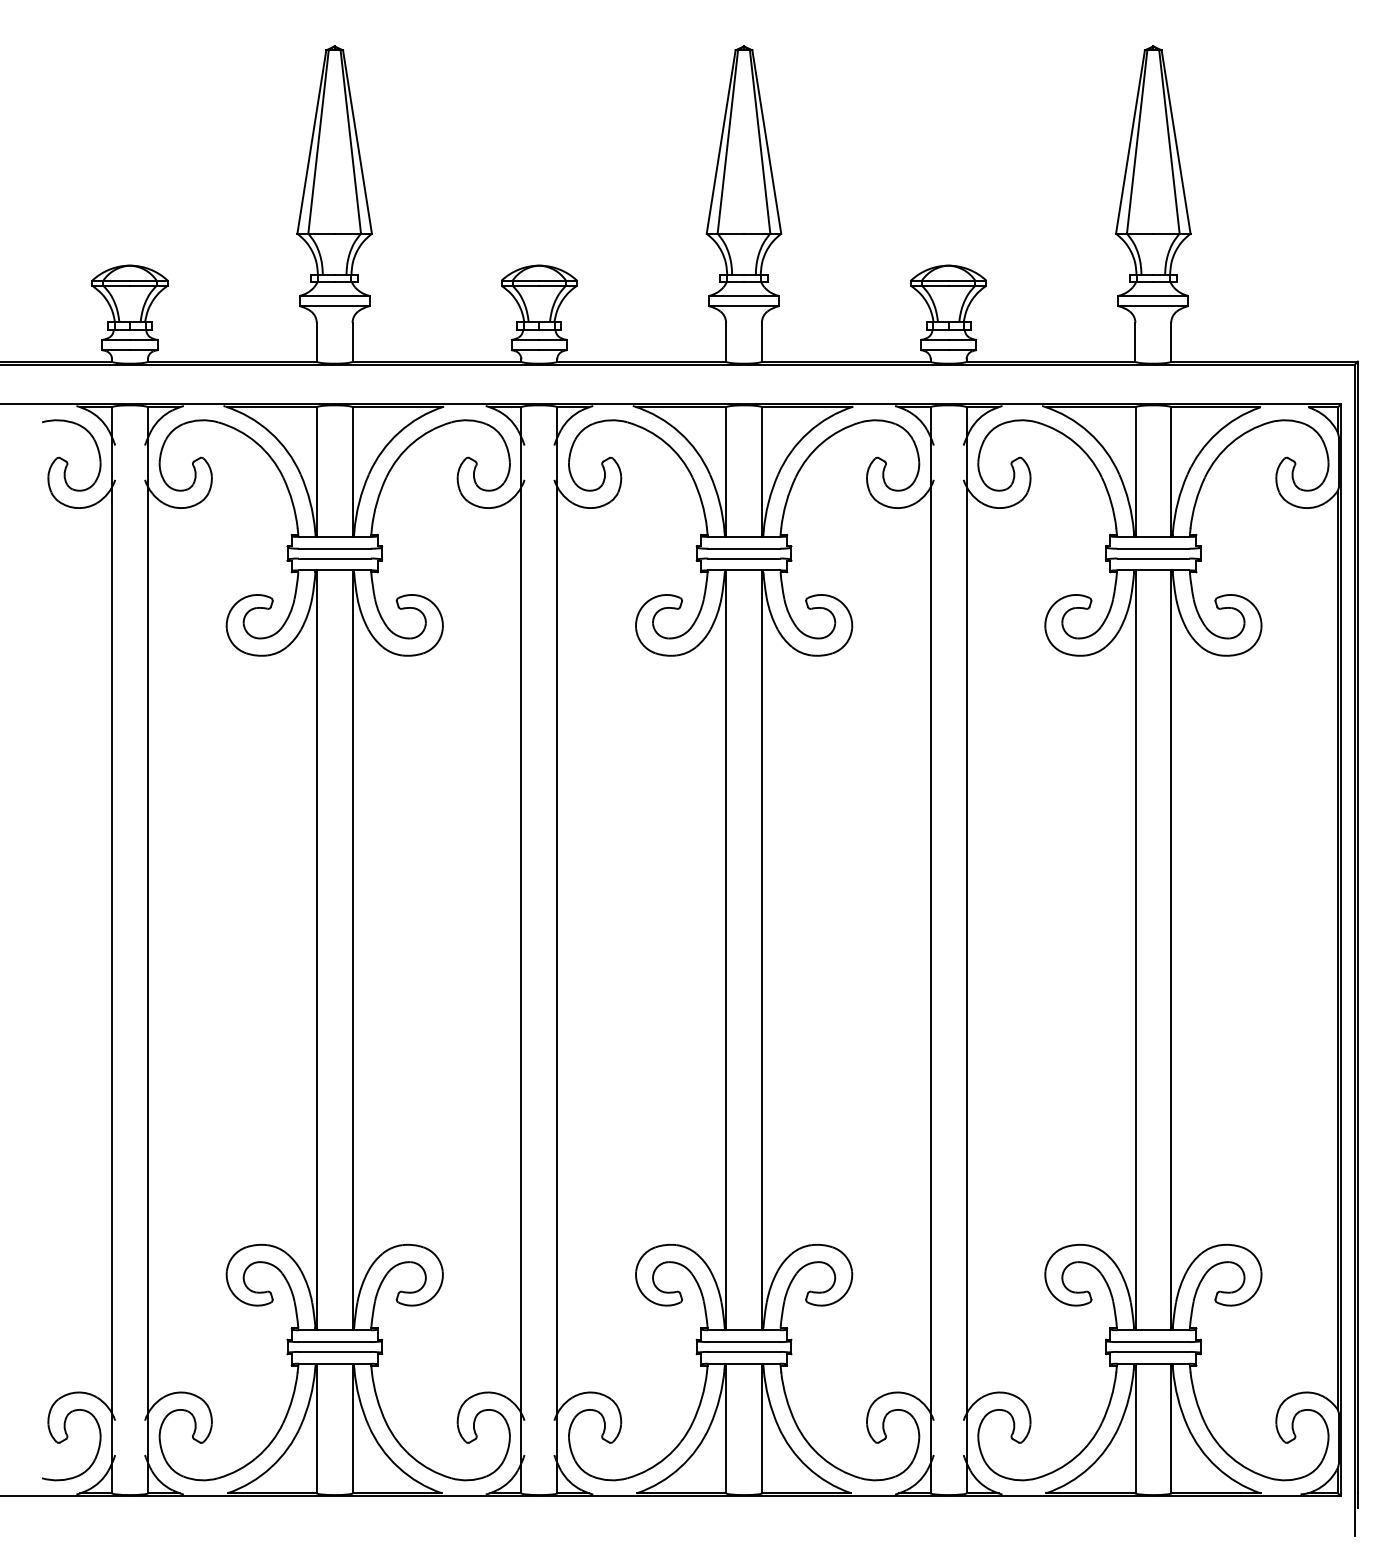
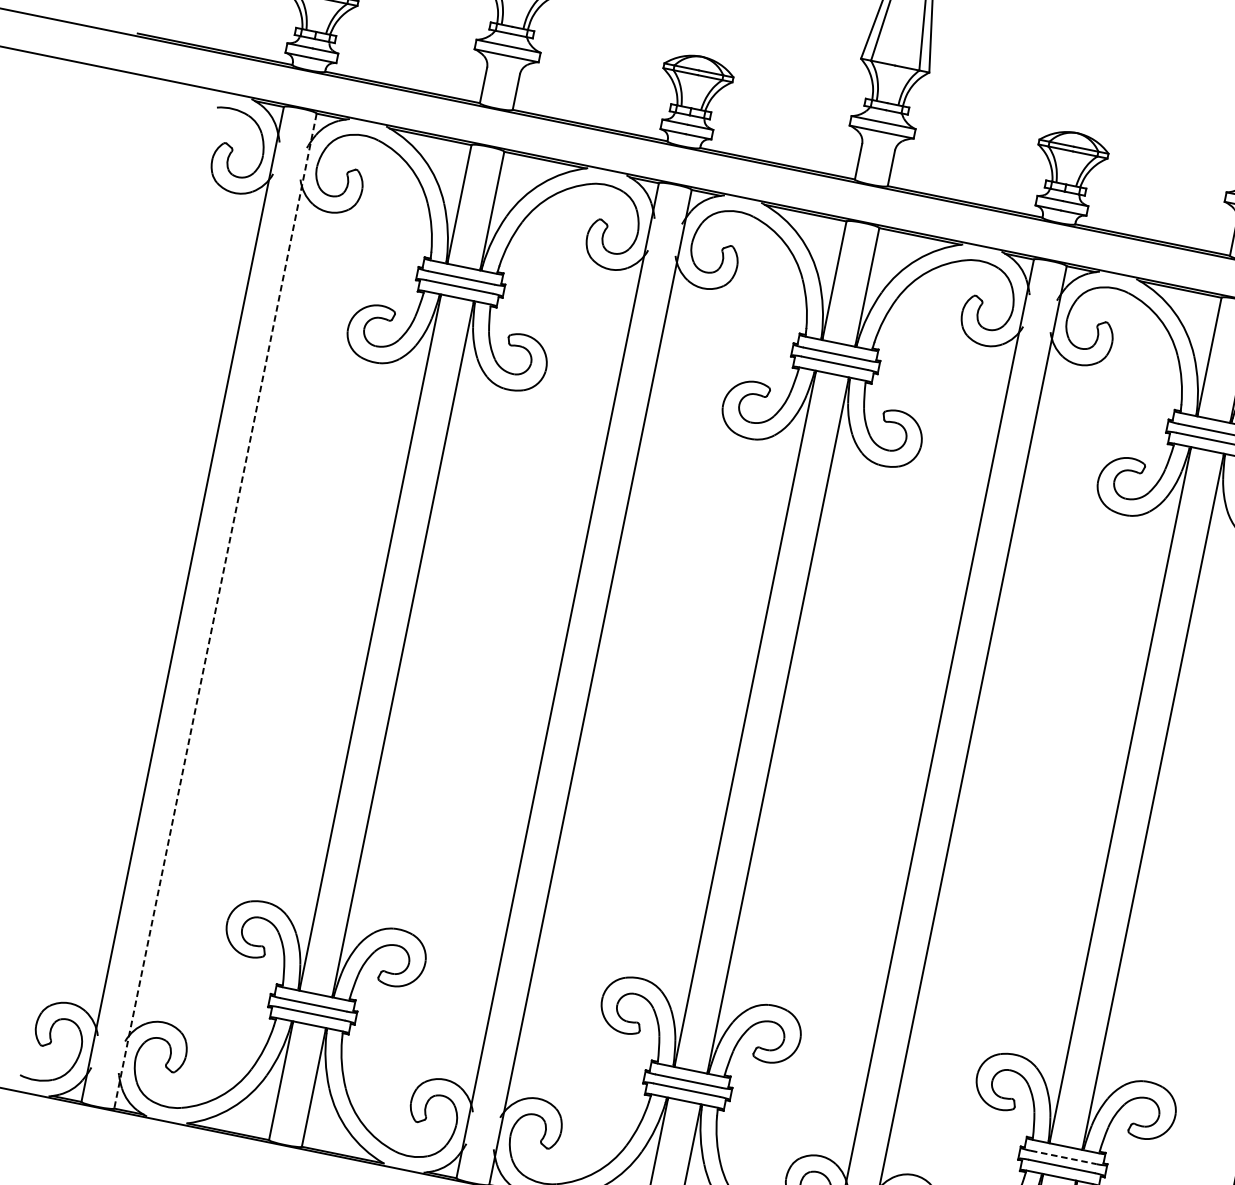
line: (147, 950) -> (215, 611), solid -> dashed
line: (1153, 1342) -> (1063, 1157), solid -> dashed

